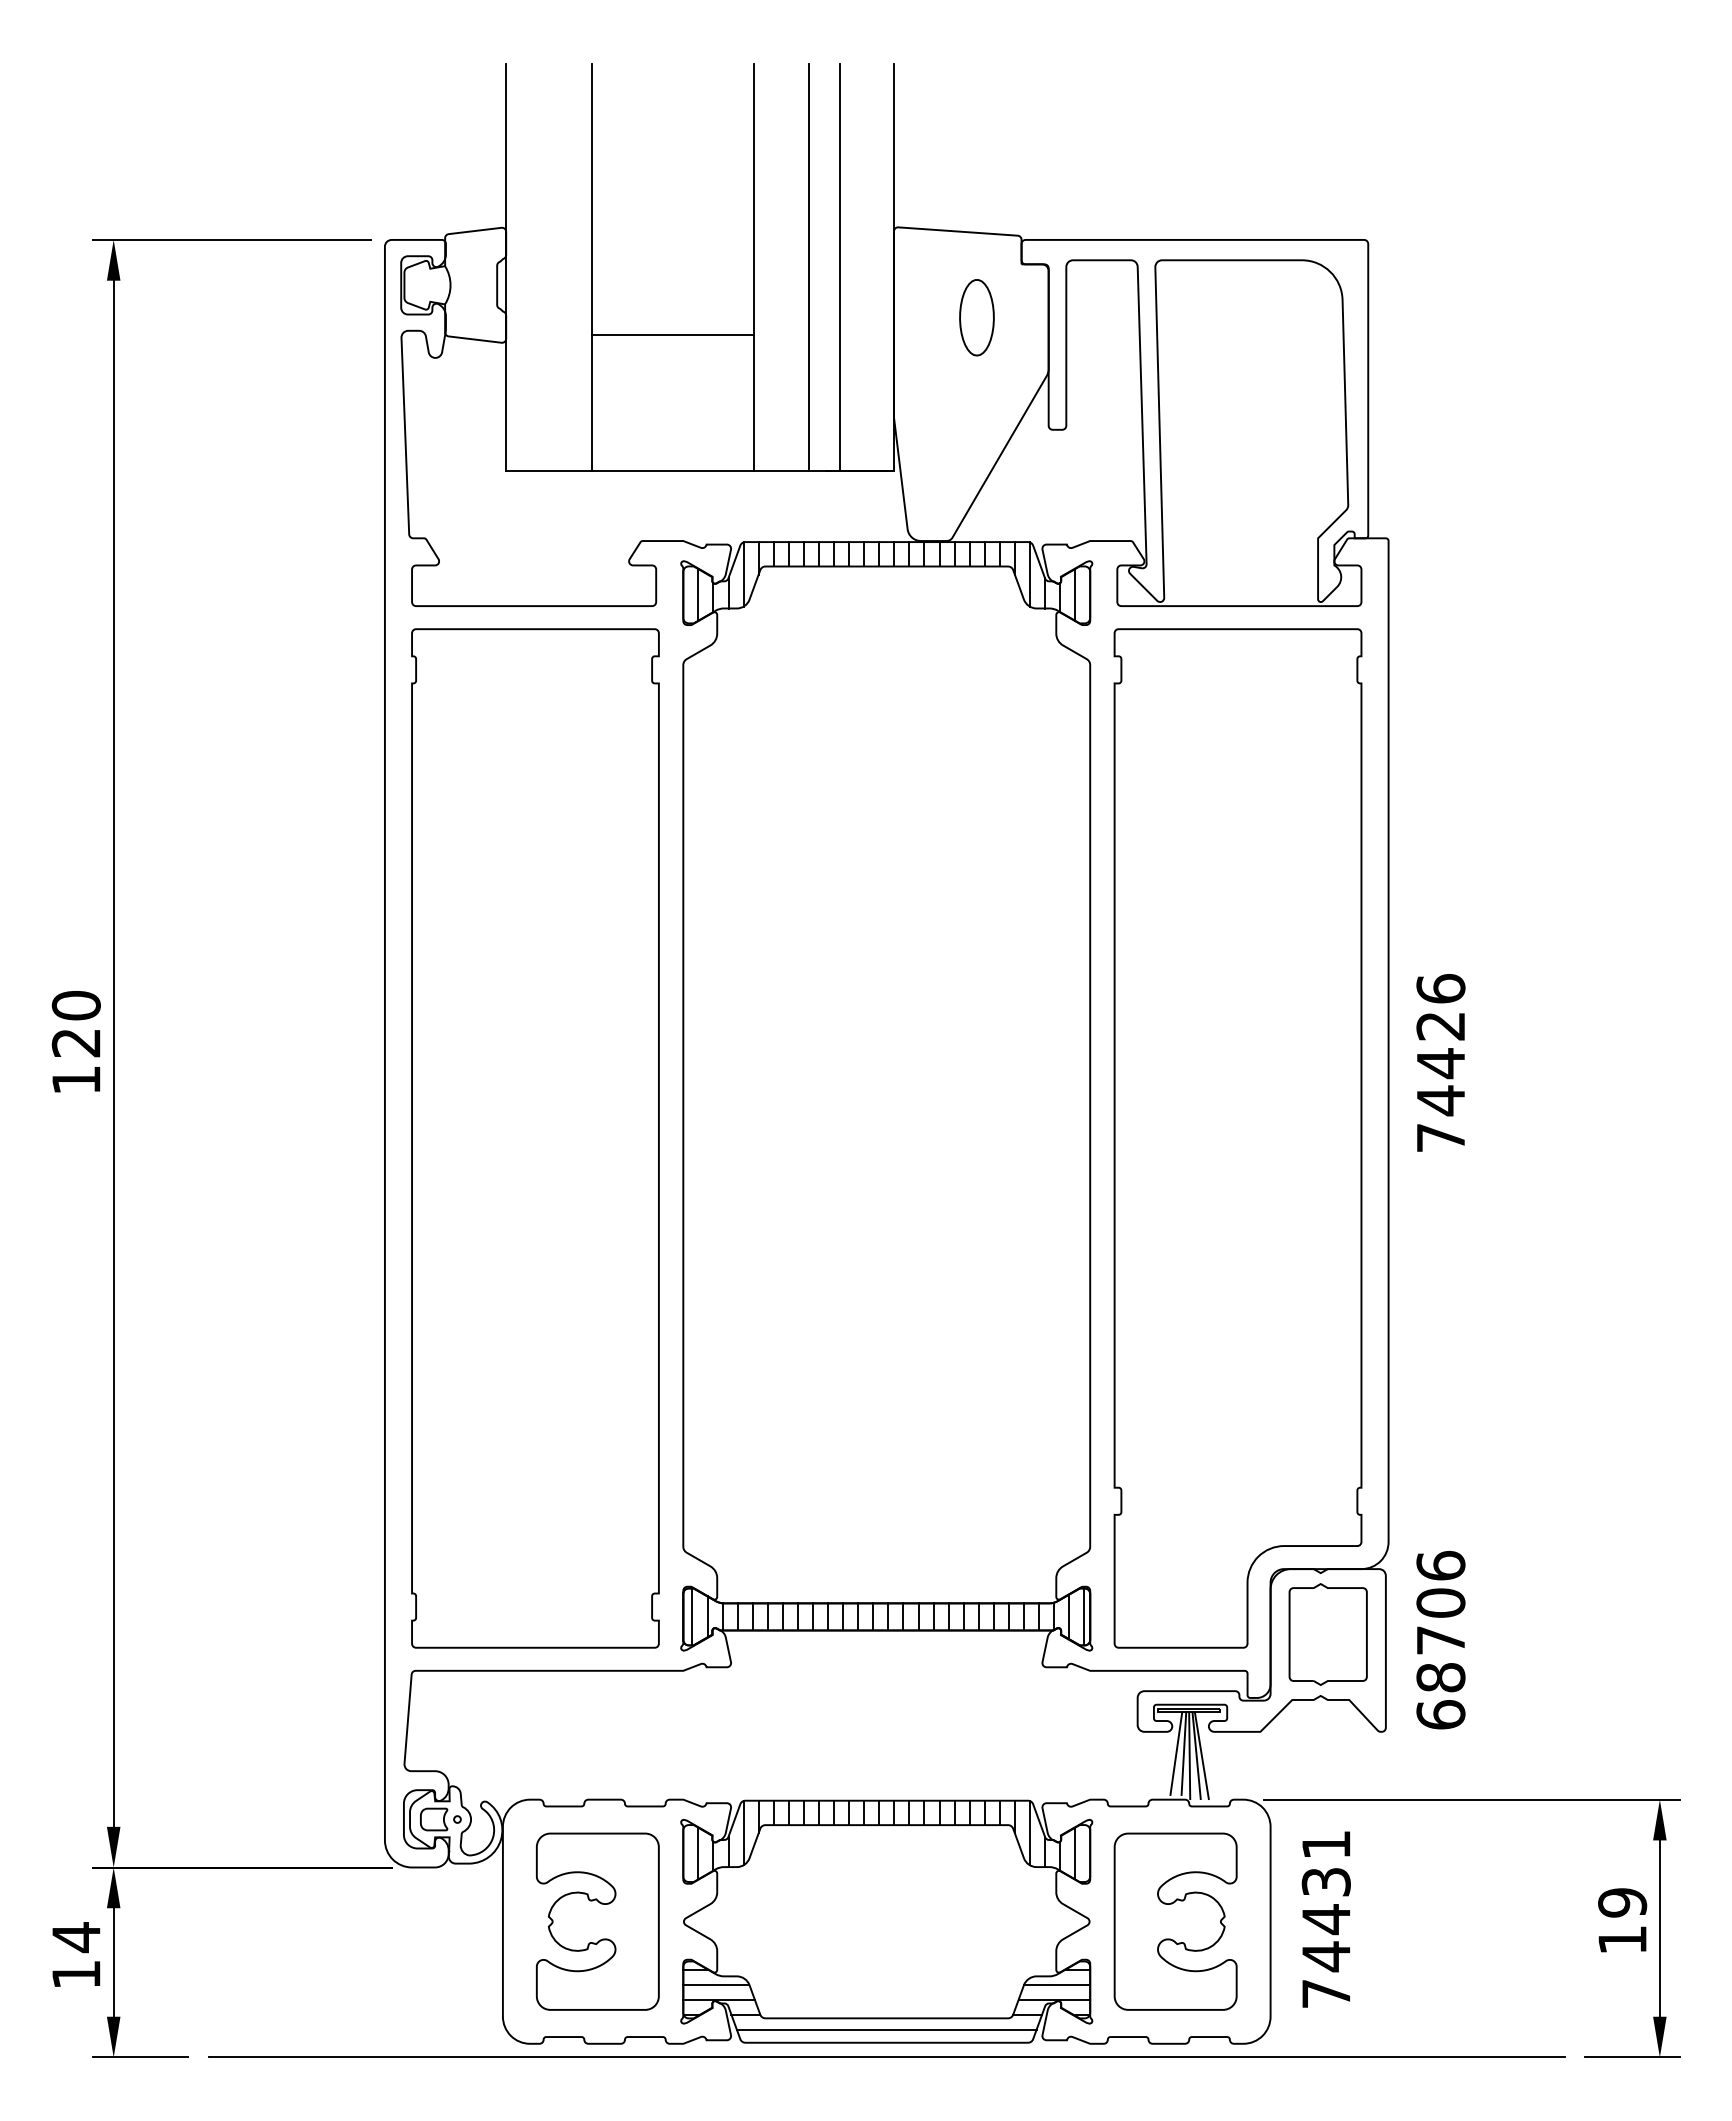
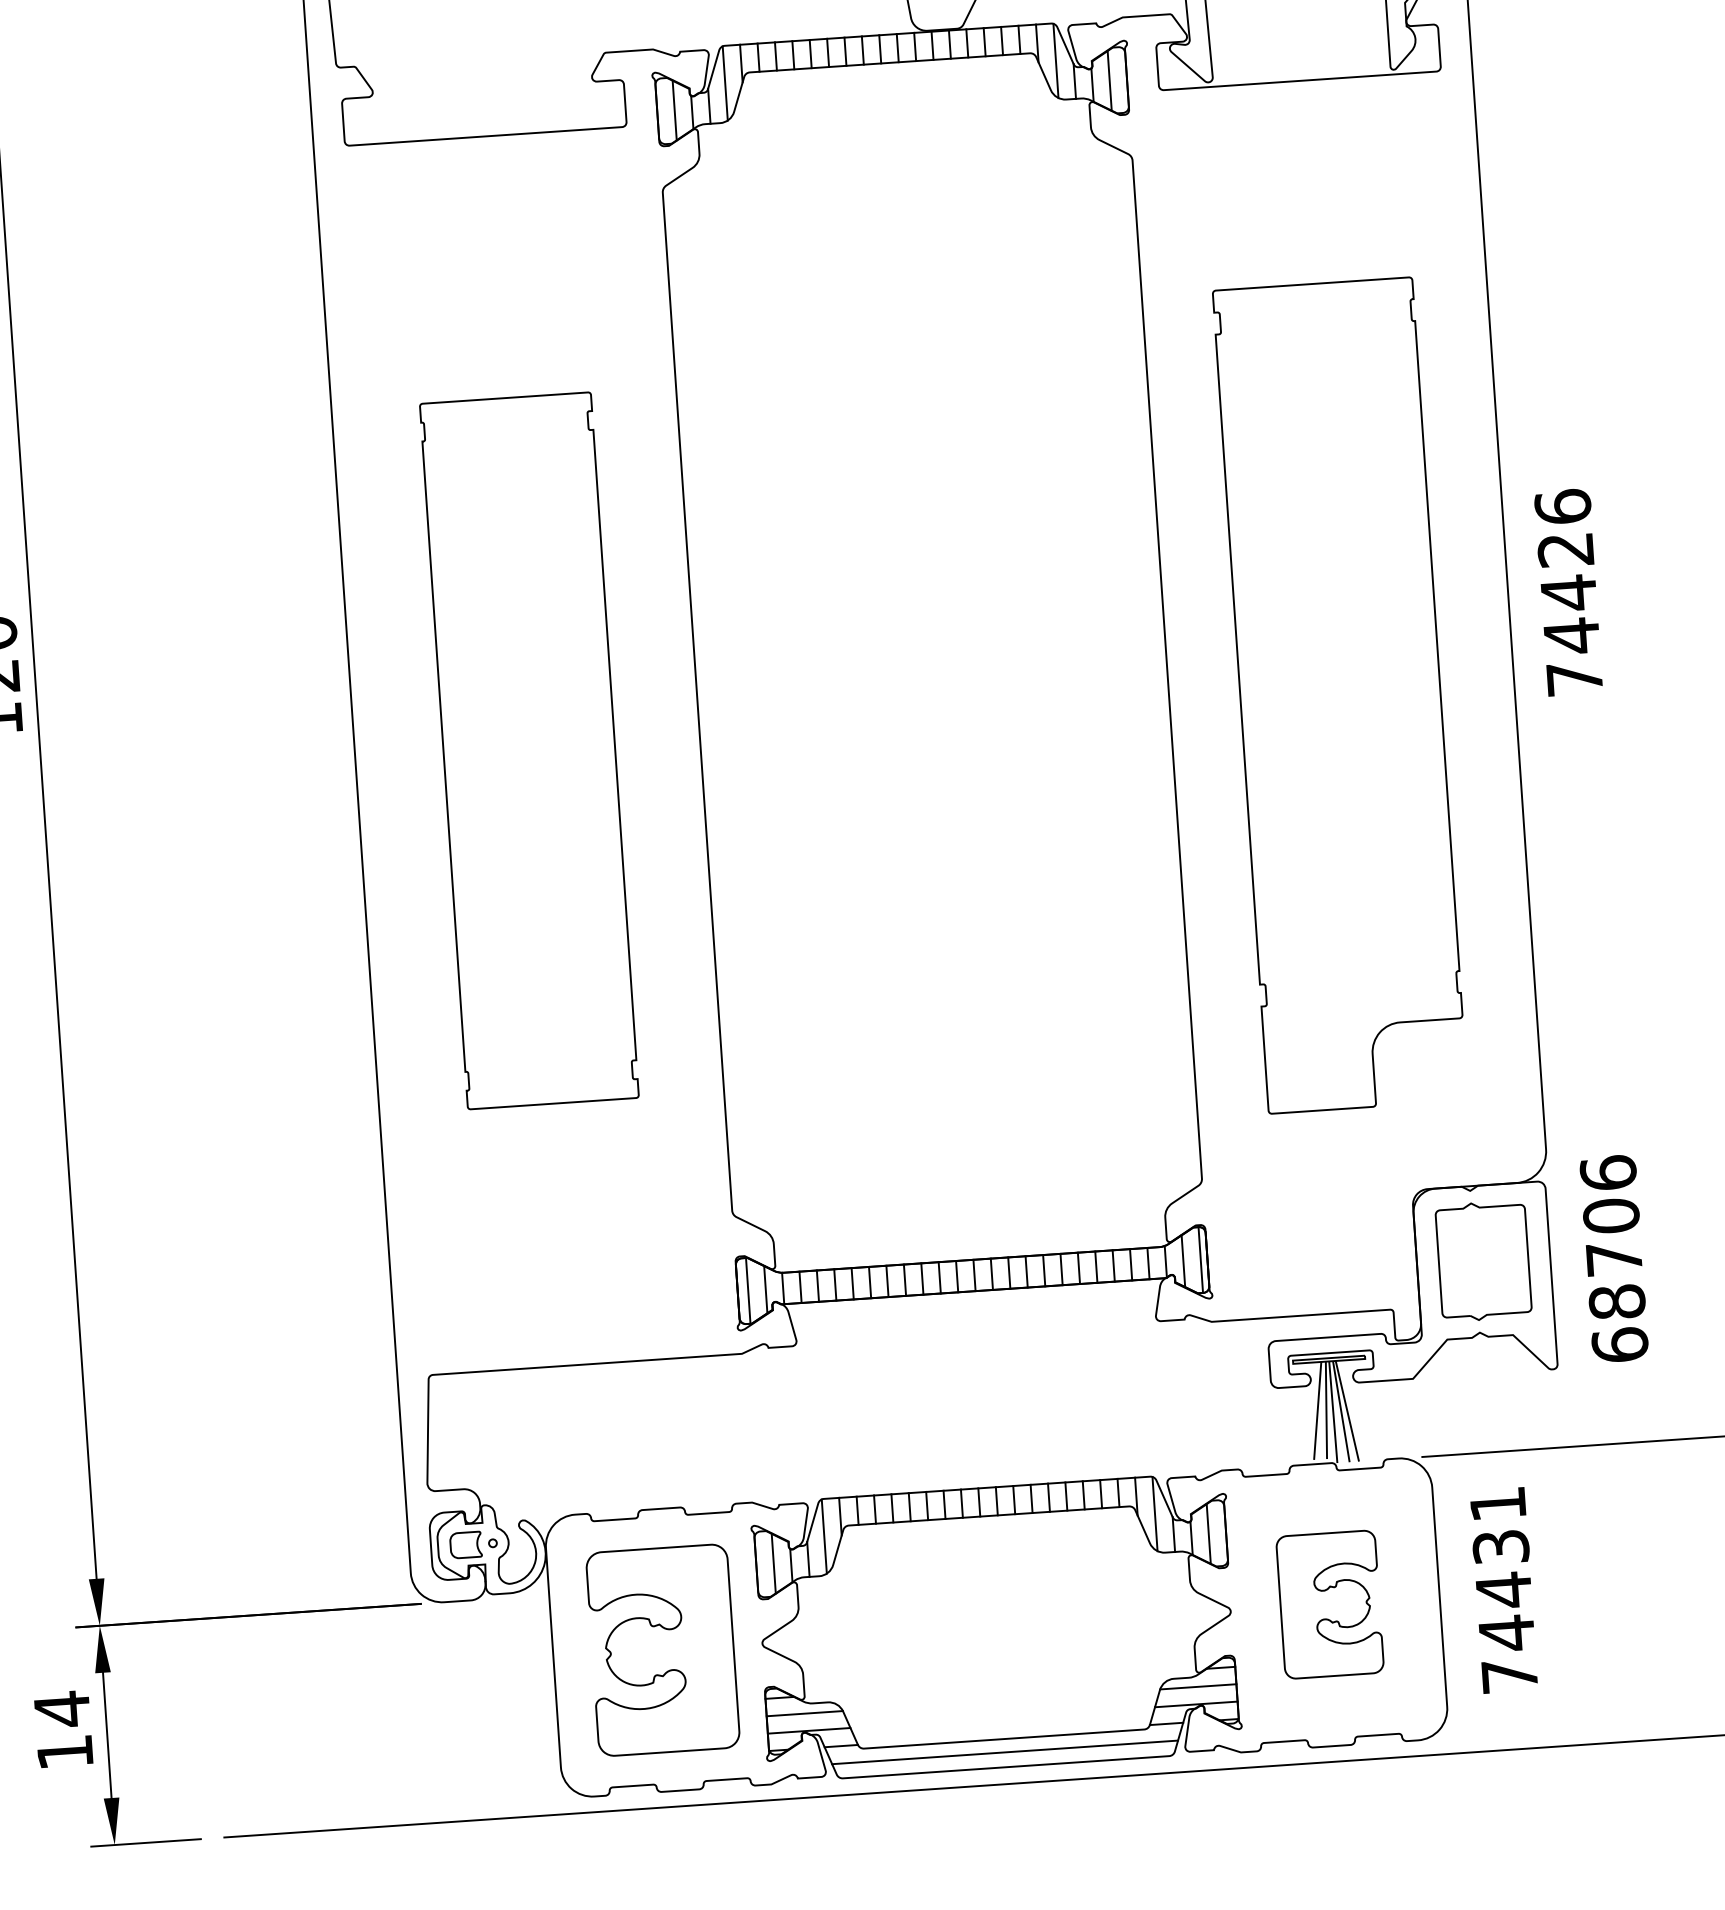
part: (535, 1138) -> (529, 750), size x0.6
part: (1237, 1138) -> (1339, 695), size x0.7
part: (1175, 1921) -> (1329, 1604), size x0.7

